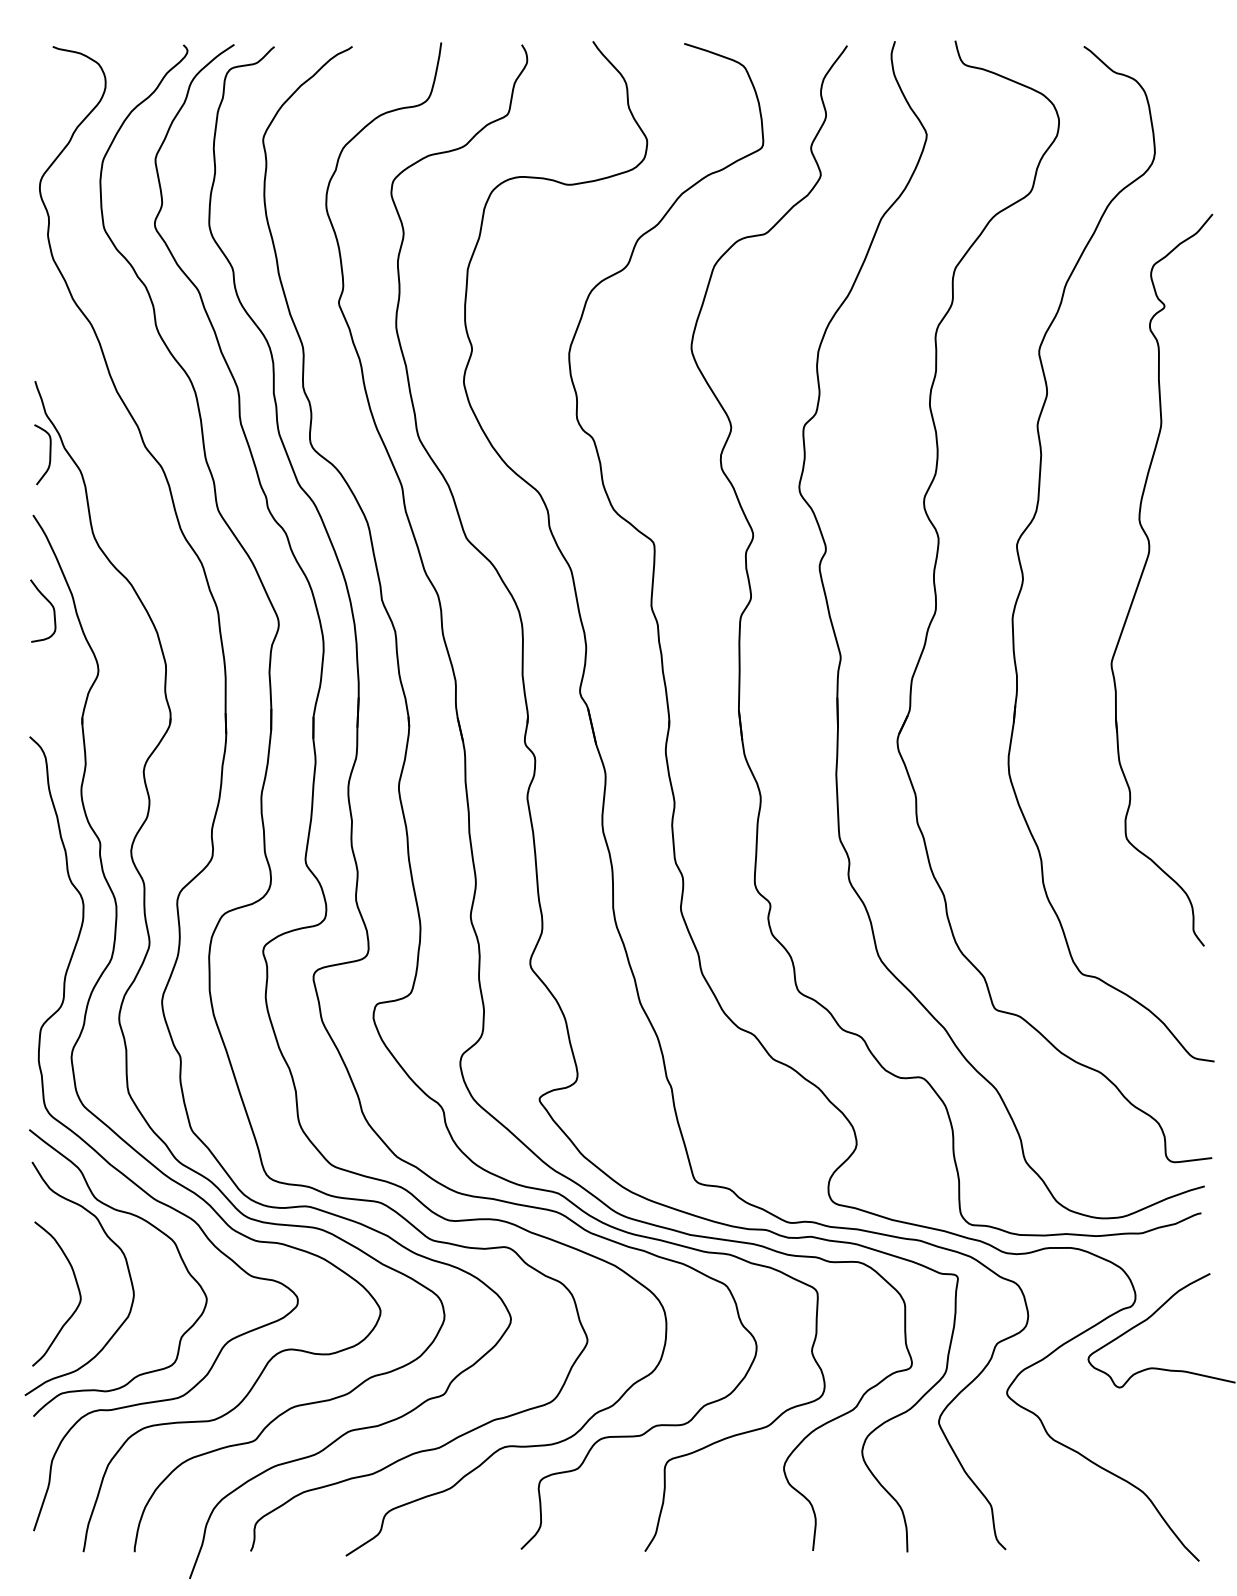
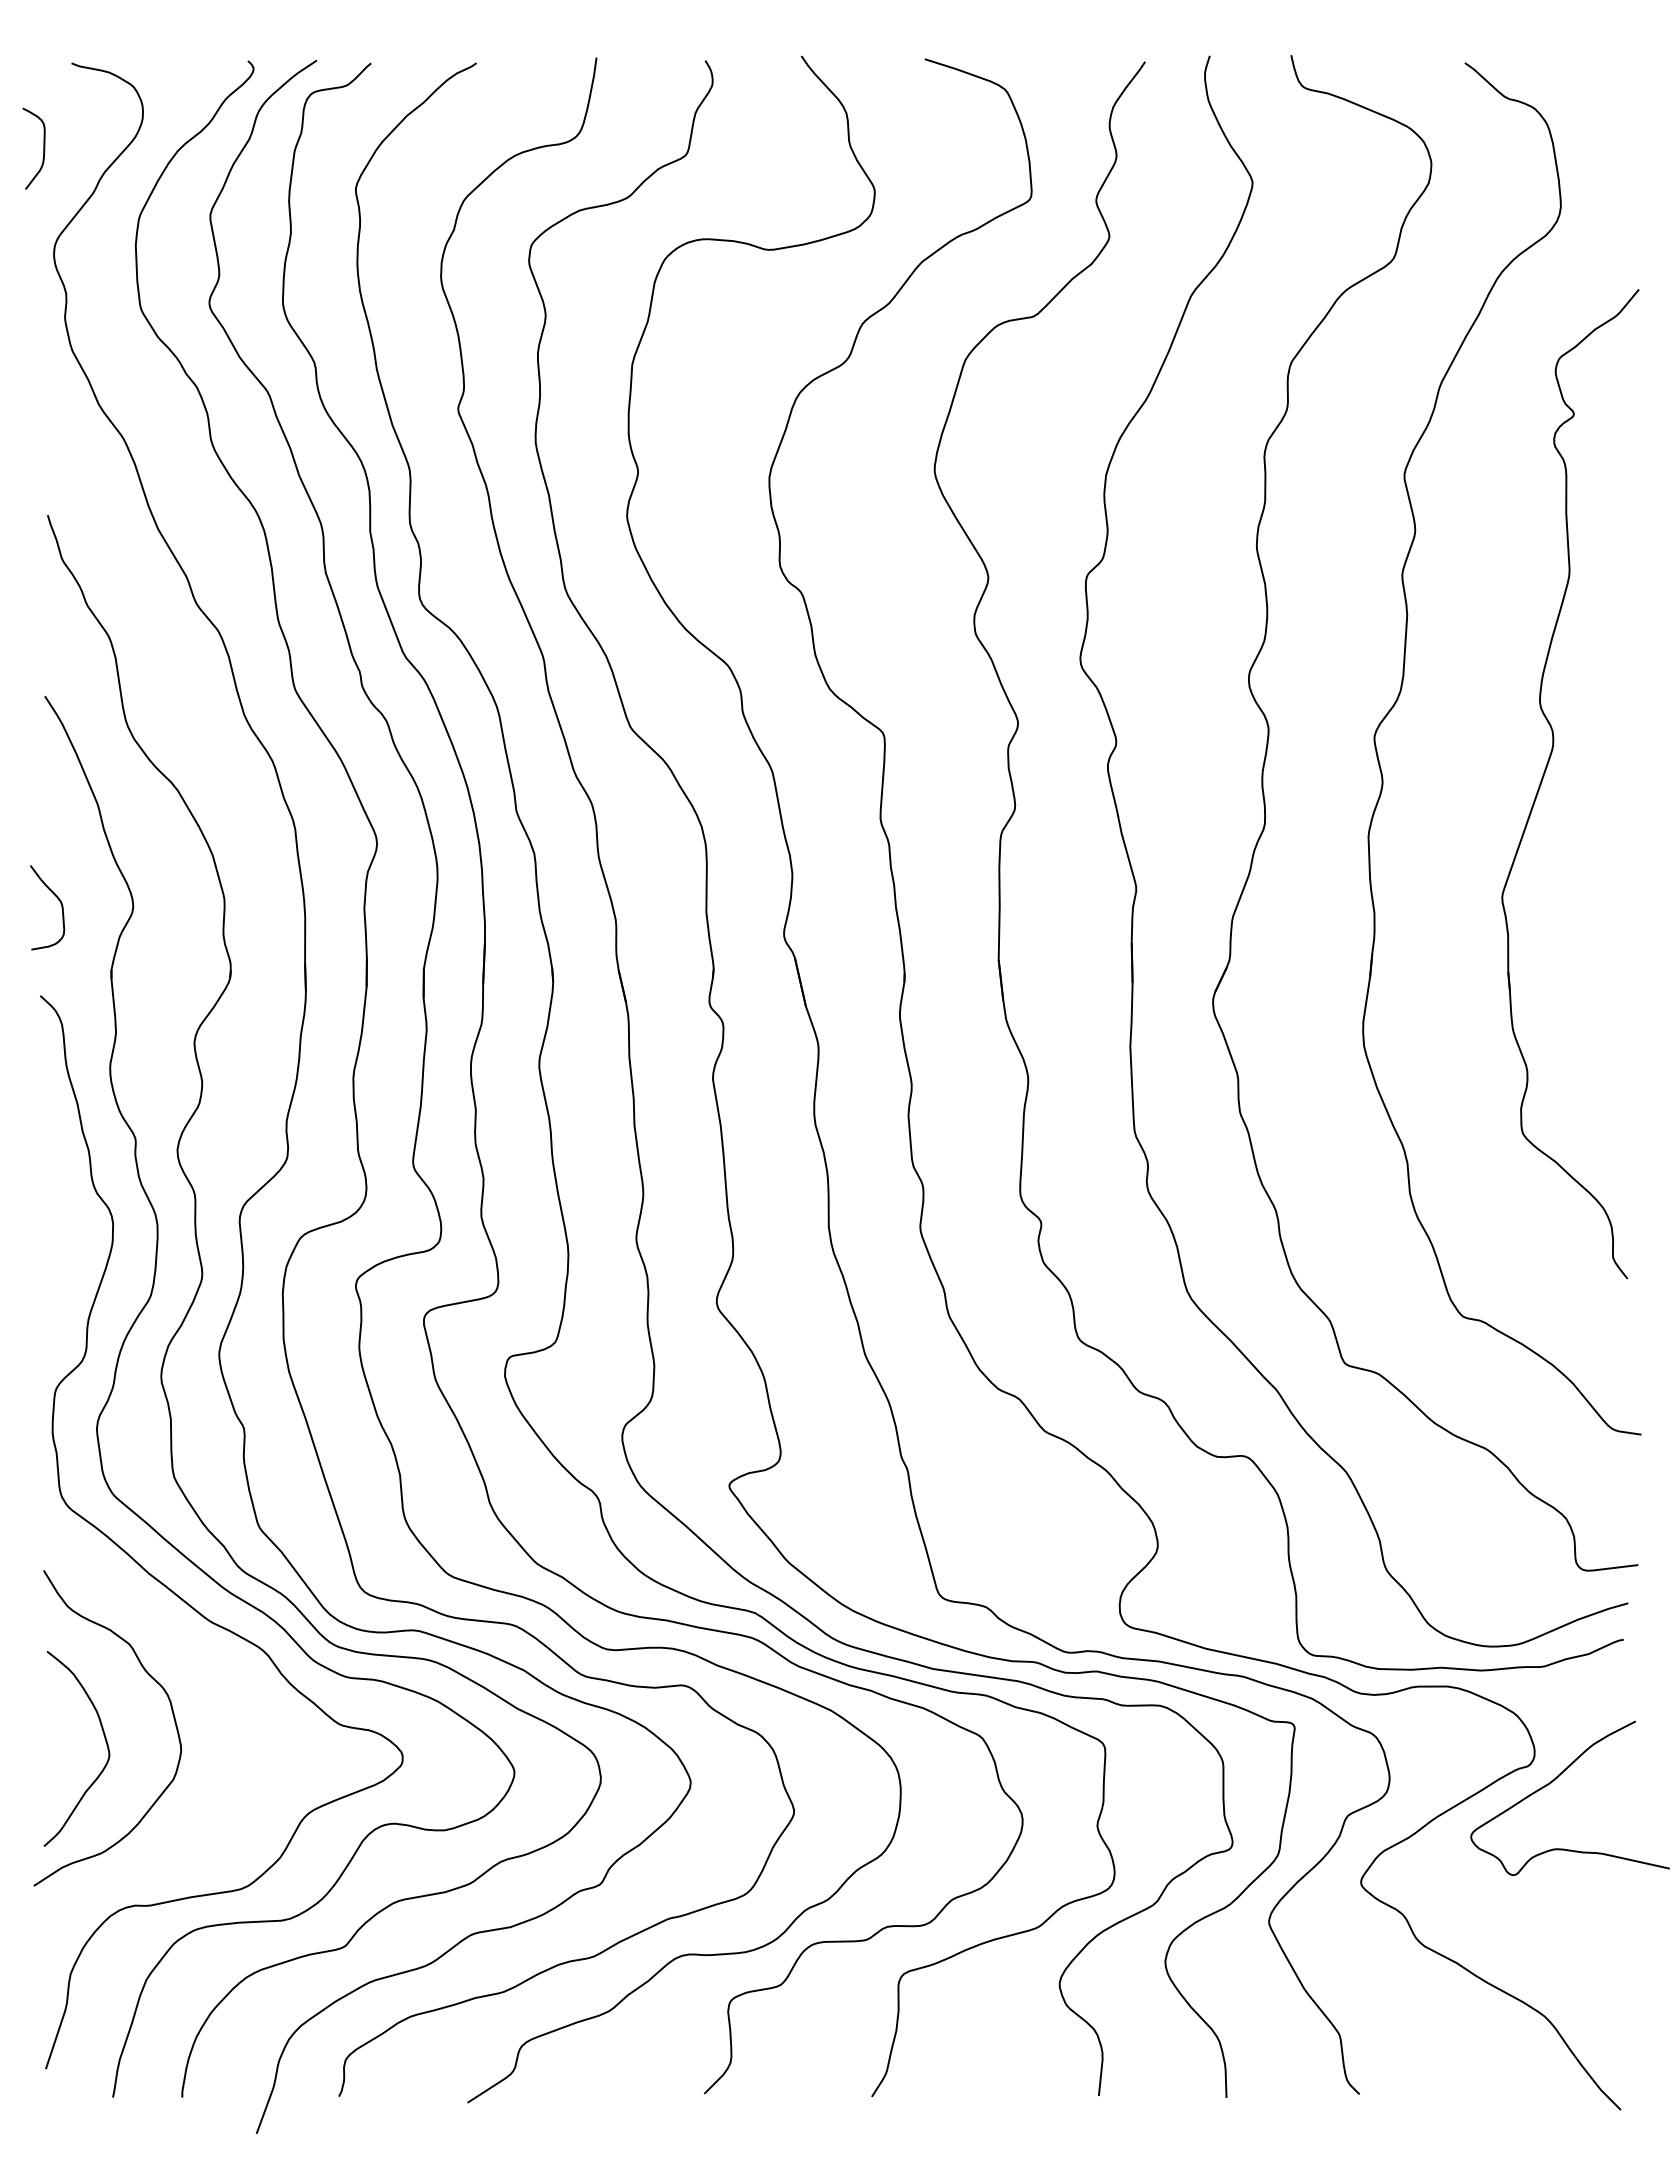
curve: (49, 454) -> (43, 148), moved
curve: (51, 605) -> (58, 900), moved
curve: (150, 1224) -> (203, 1655), removed

